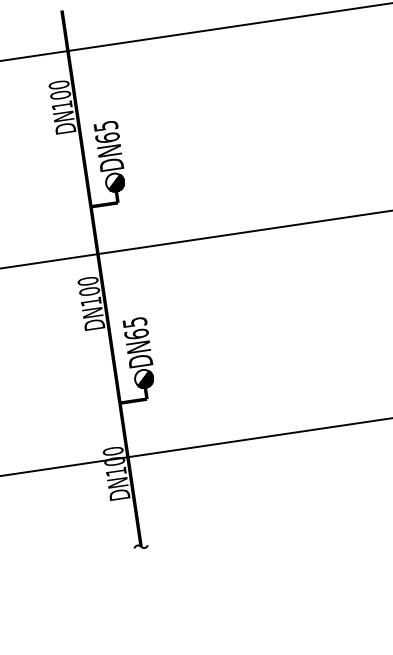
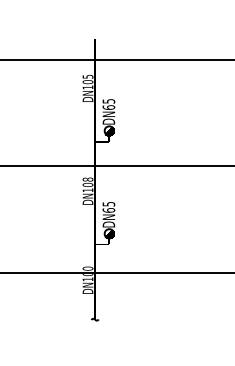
text: (58, 84) -> (87, 76), DN100 -> DN105
text: (88, 280) -> (88, 179), DN100 -> DN108

